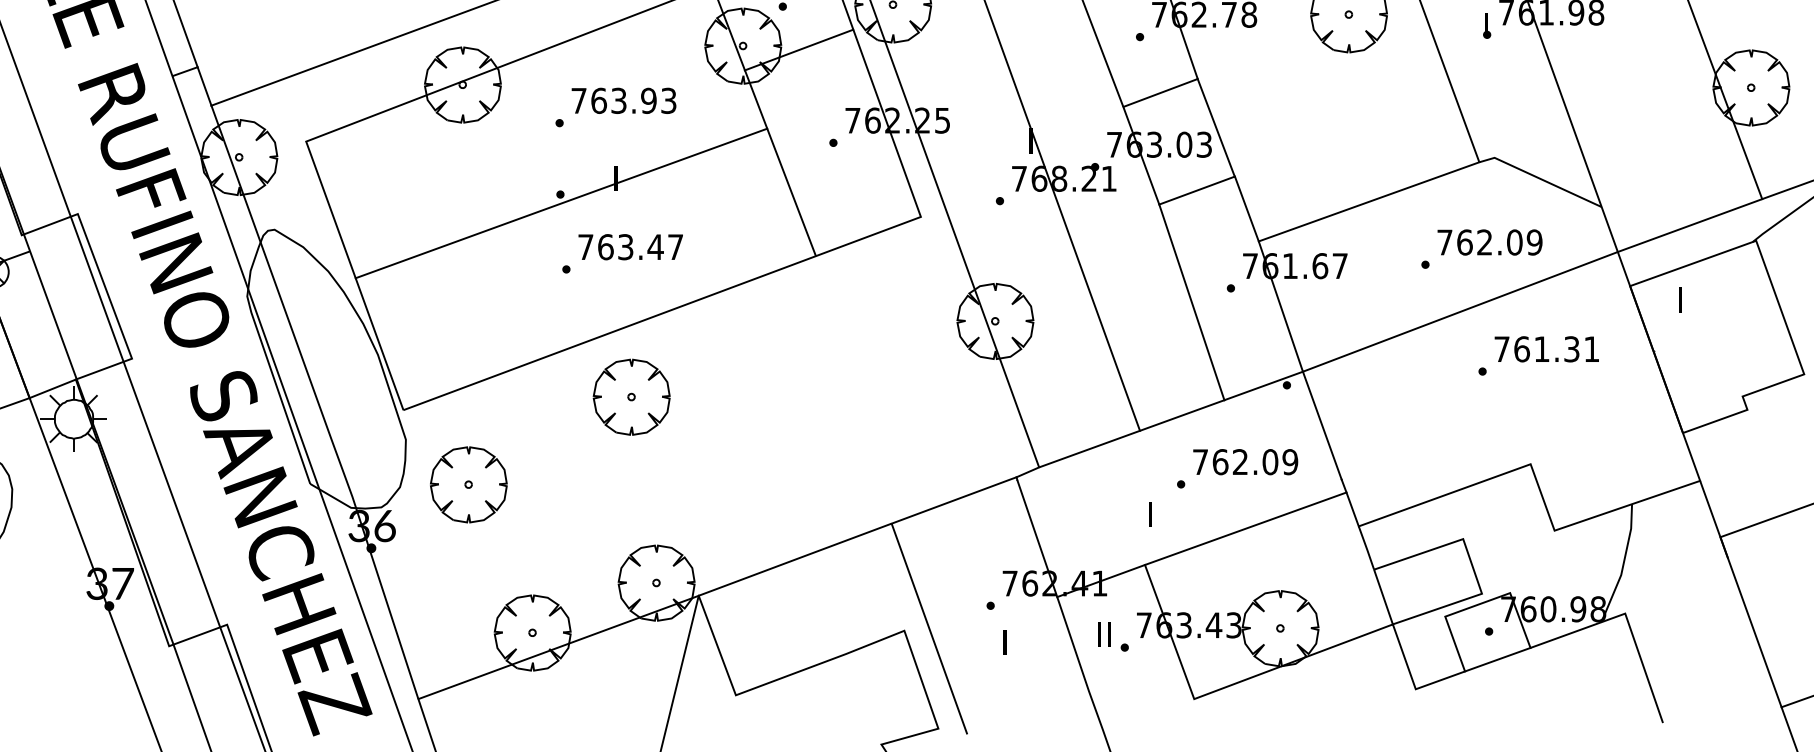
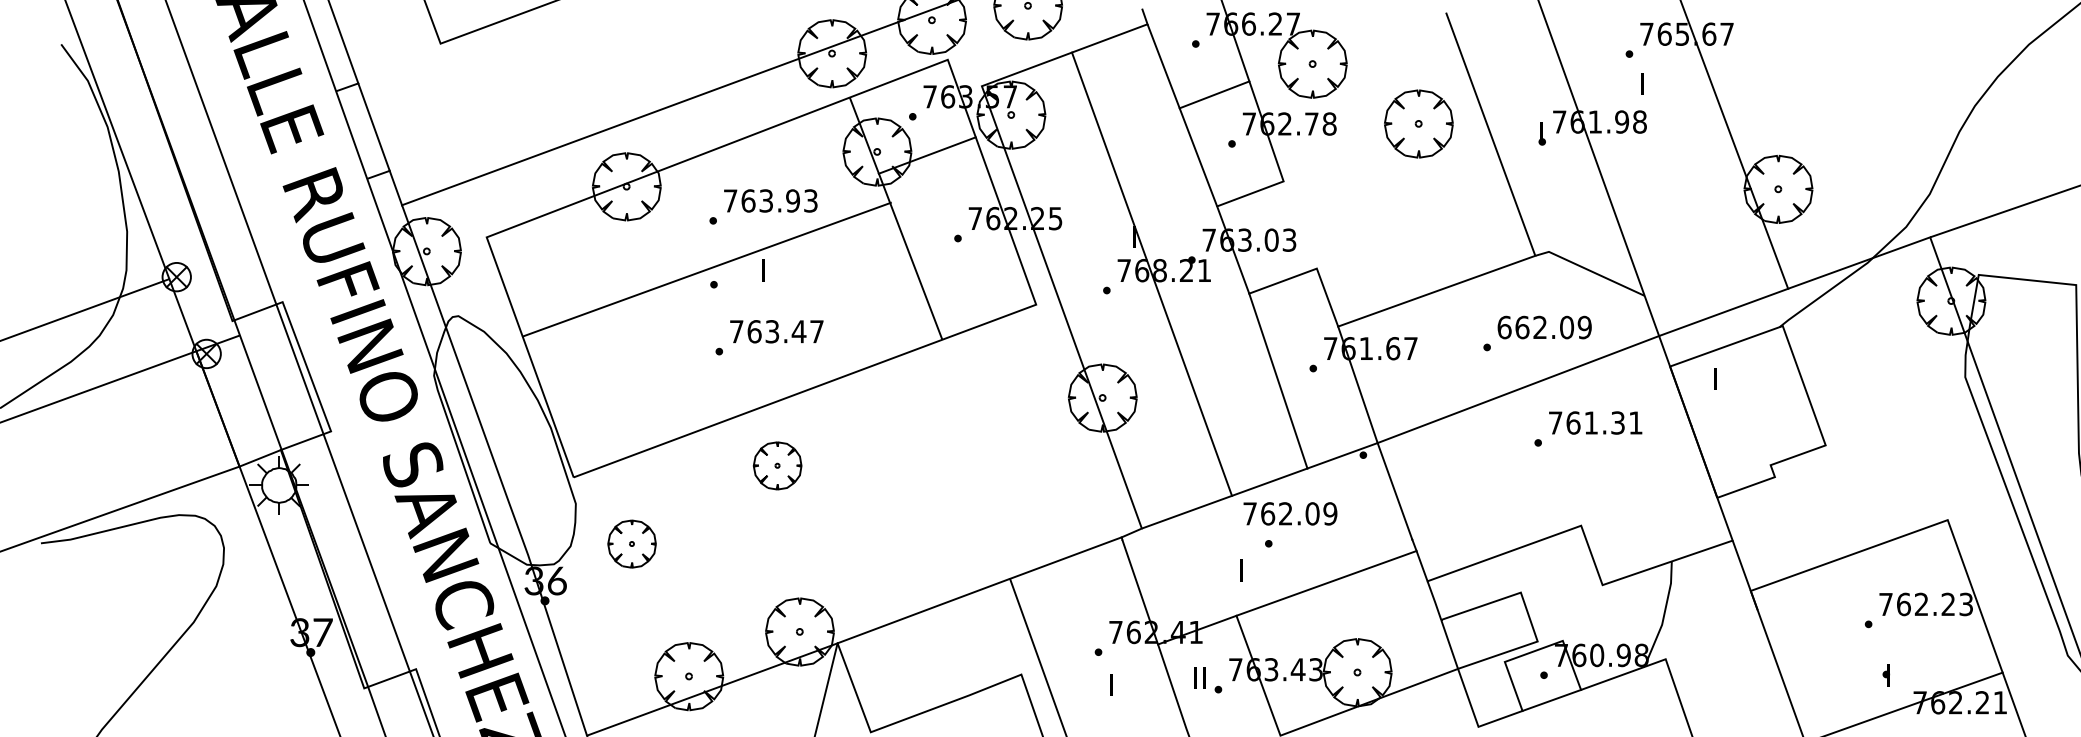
line: (1215, 127) -> (1299, 224), removed
line: (561, 203) -> (706, 269), moved
text: (1444, 242) -> (1504, 327), 762.09 -> 662.09
part: (631, 396) -> (777, 465), size x0.7
text: (1245, 461) -> (1290, 513), moved
part: (468, 484) -> (631, 543), size x0.7

